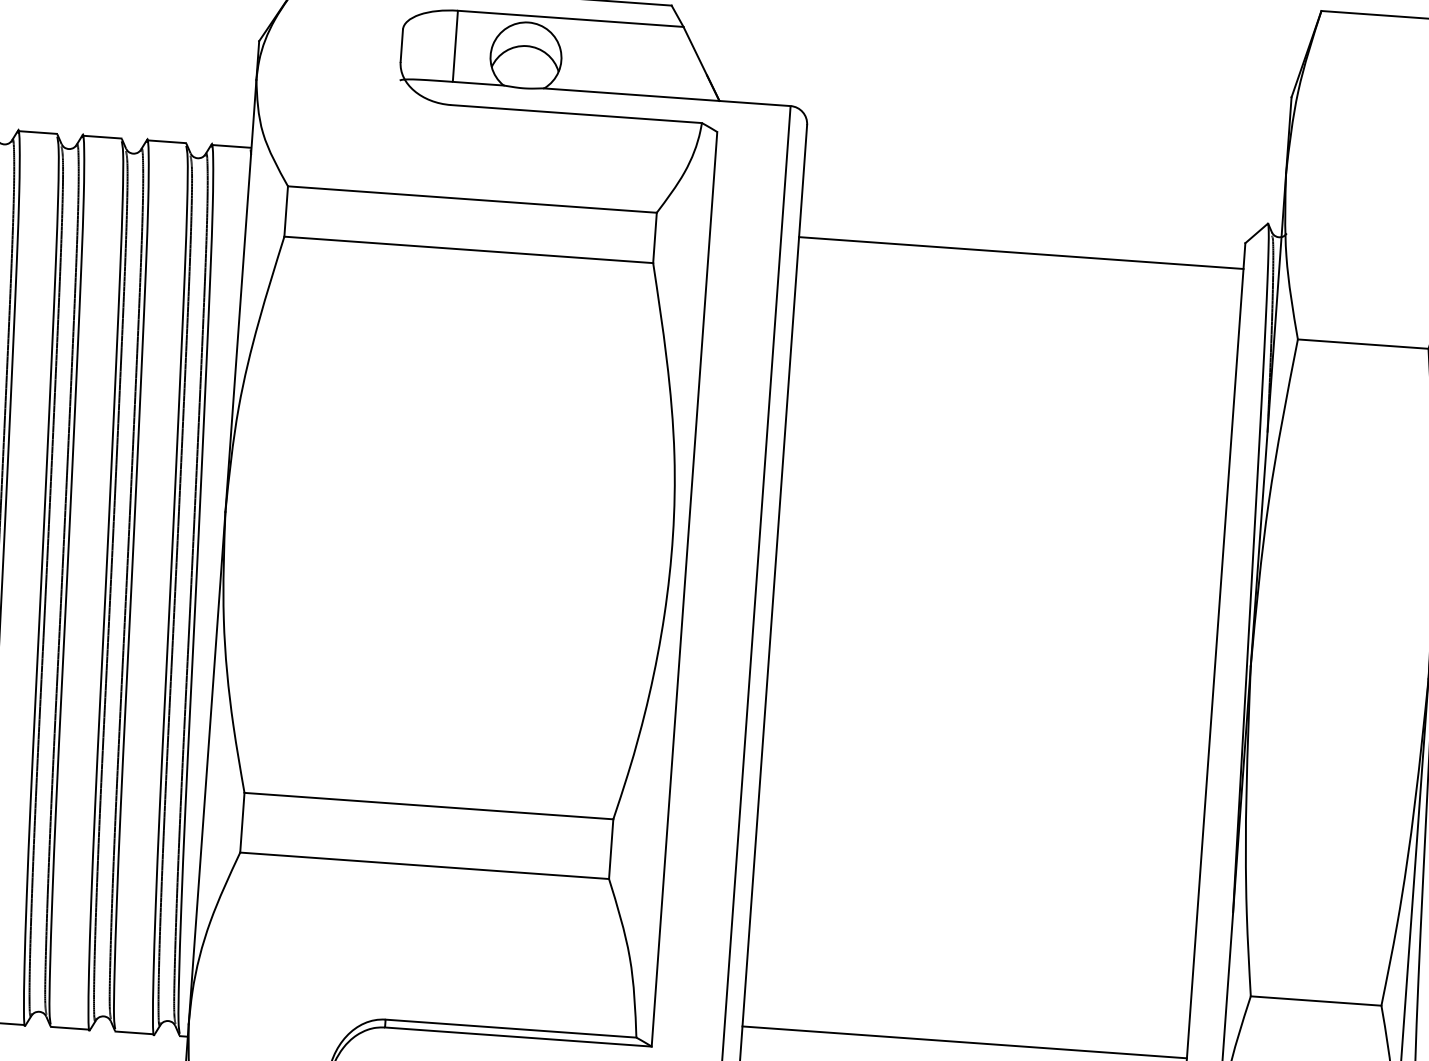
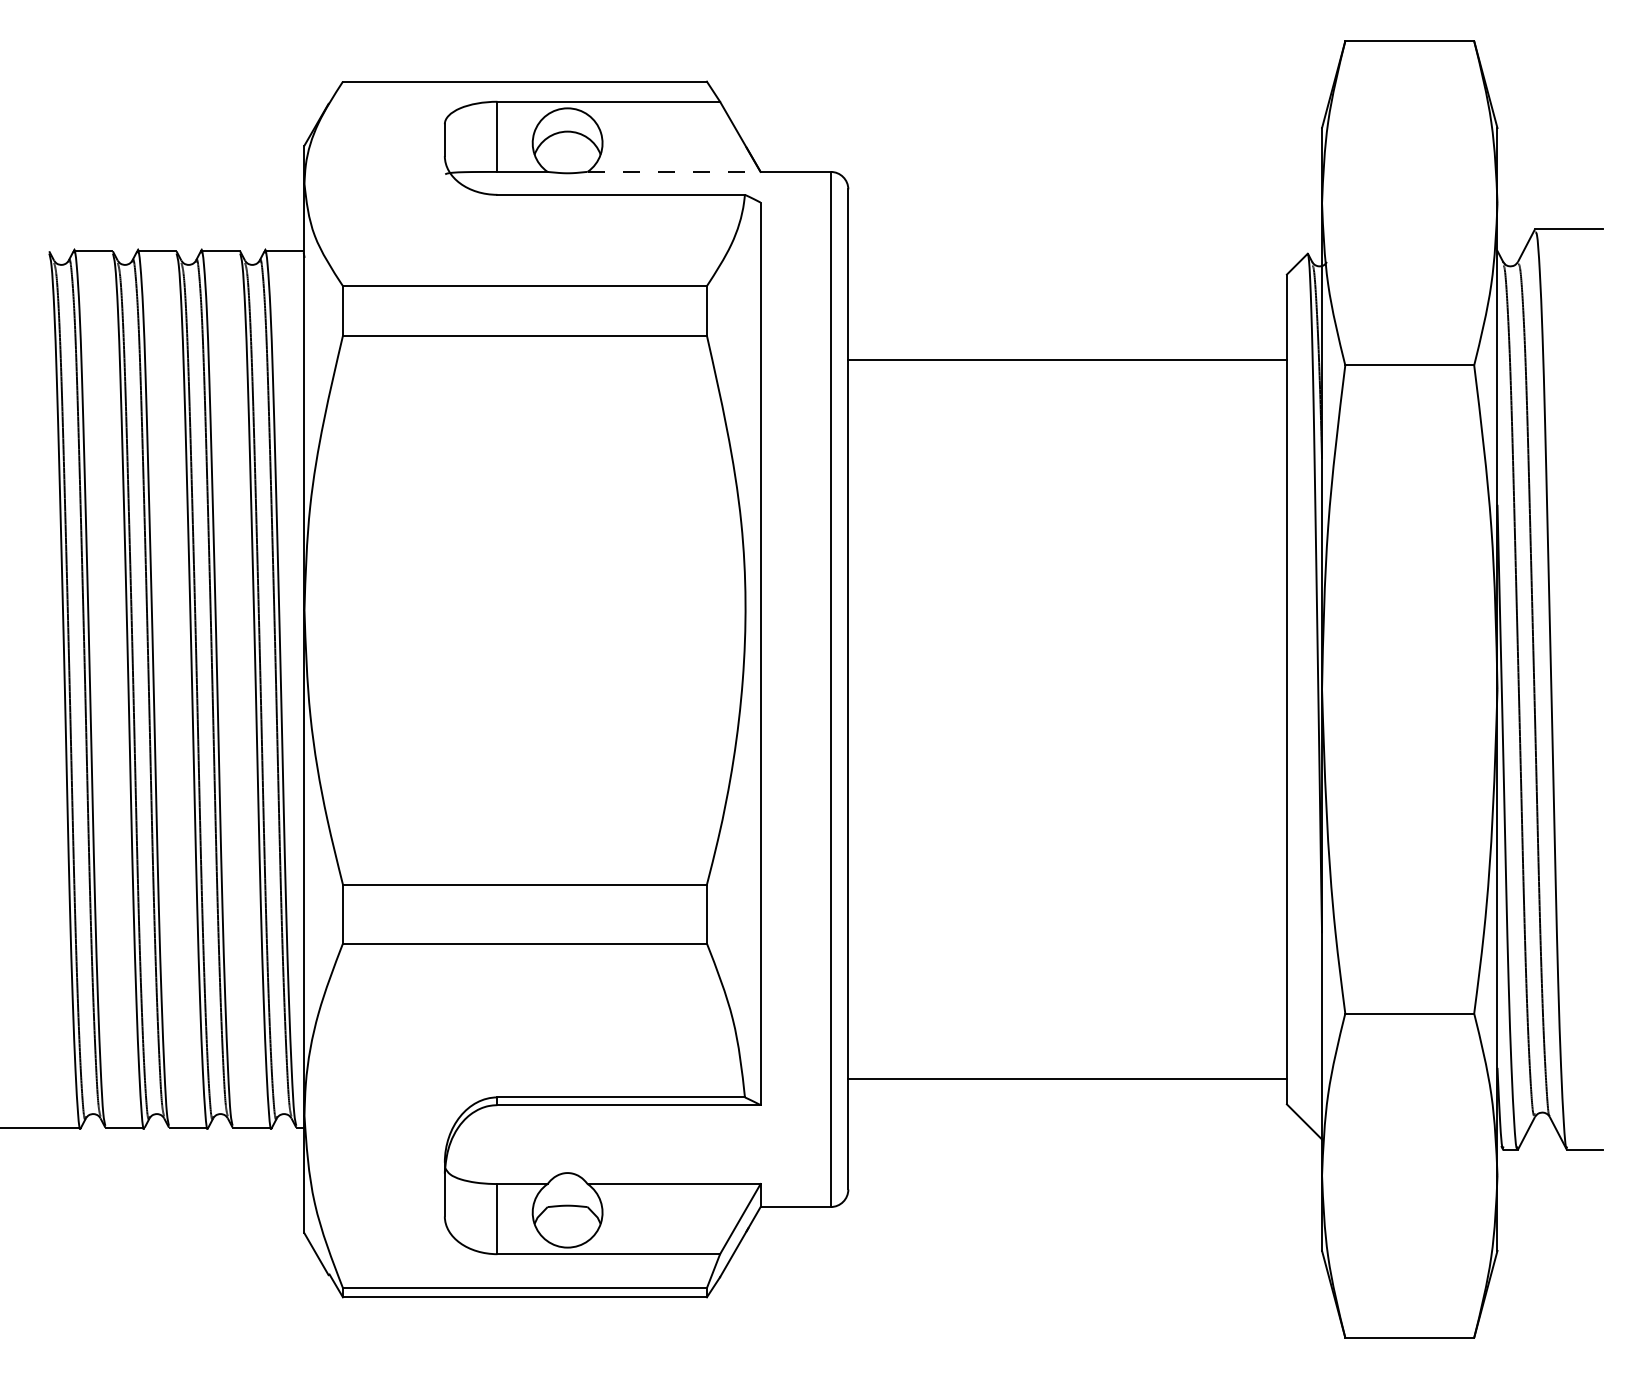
line: (632, 94) -> (674, 171), solid -> dashed
line: (1021, 253) -> (1067, 360), moved

